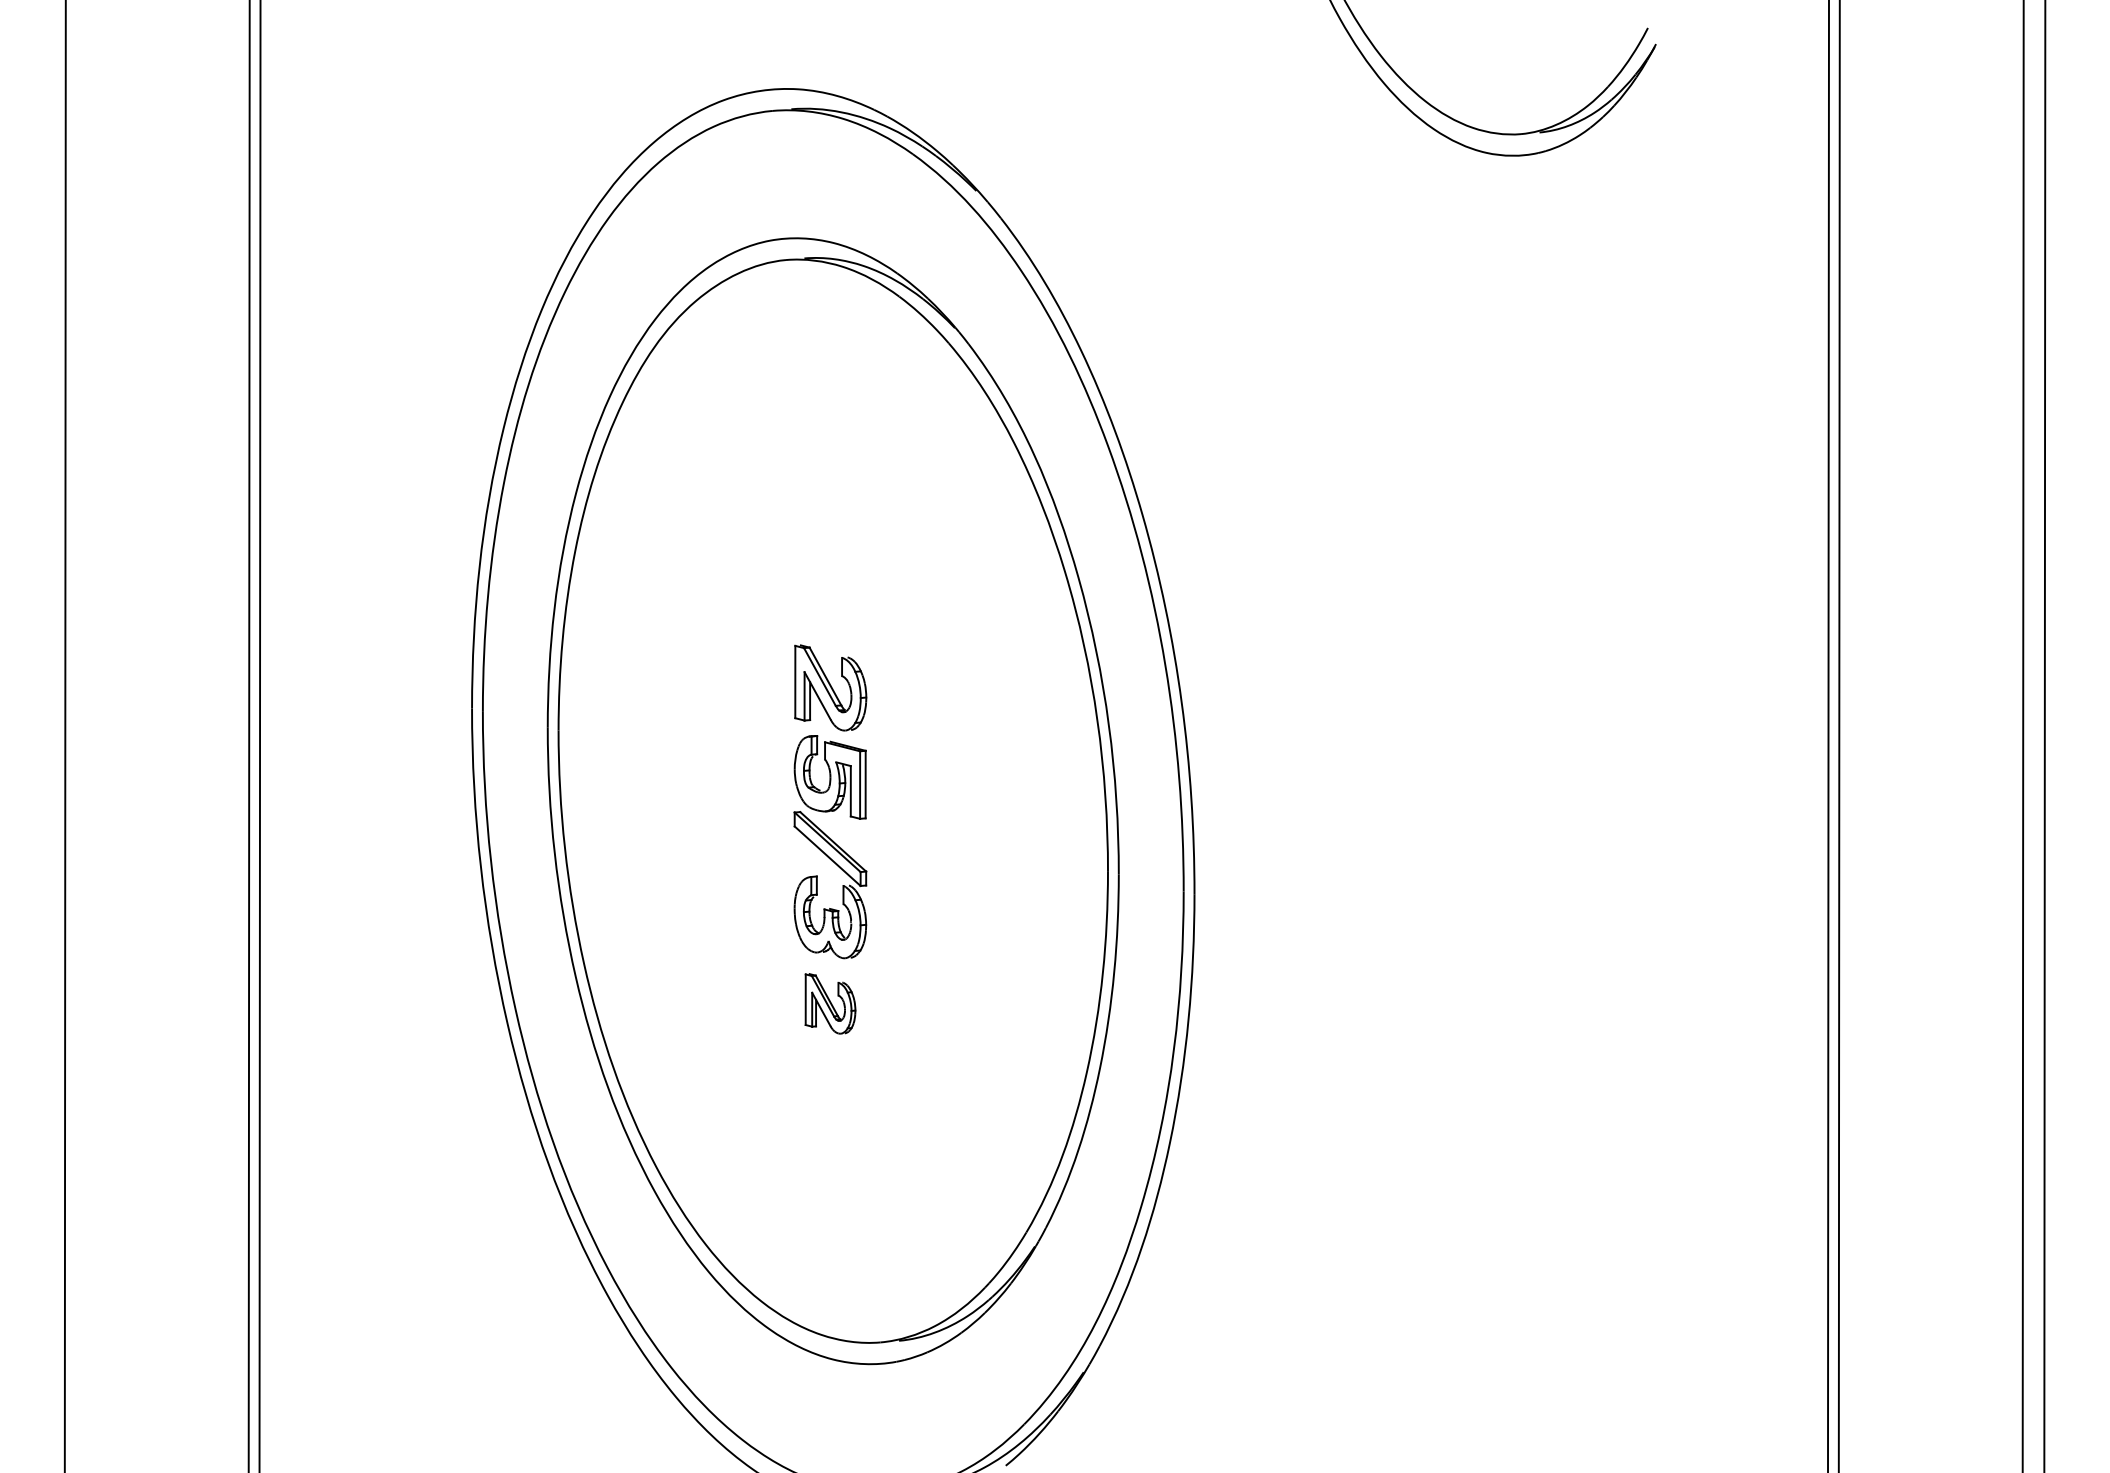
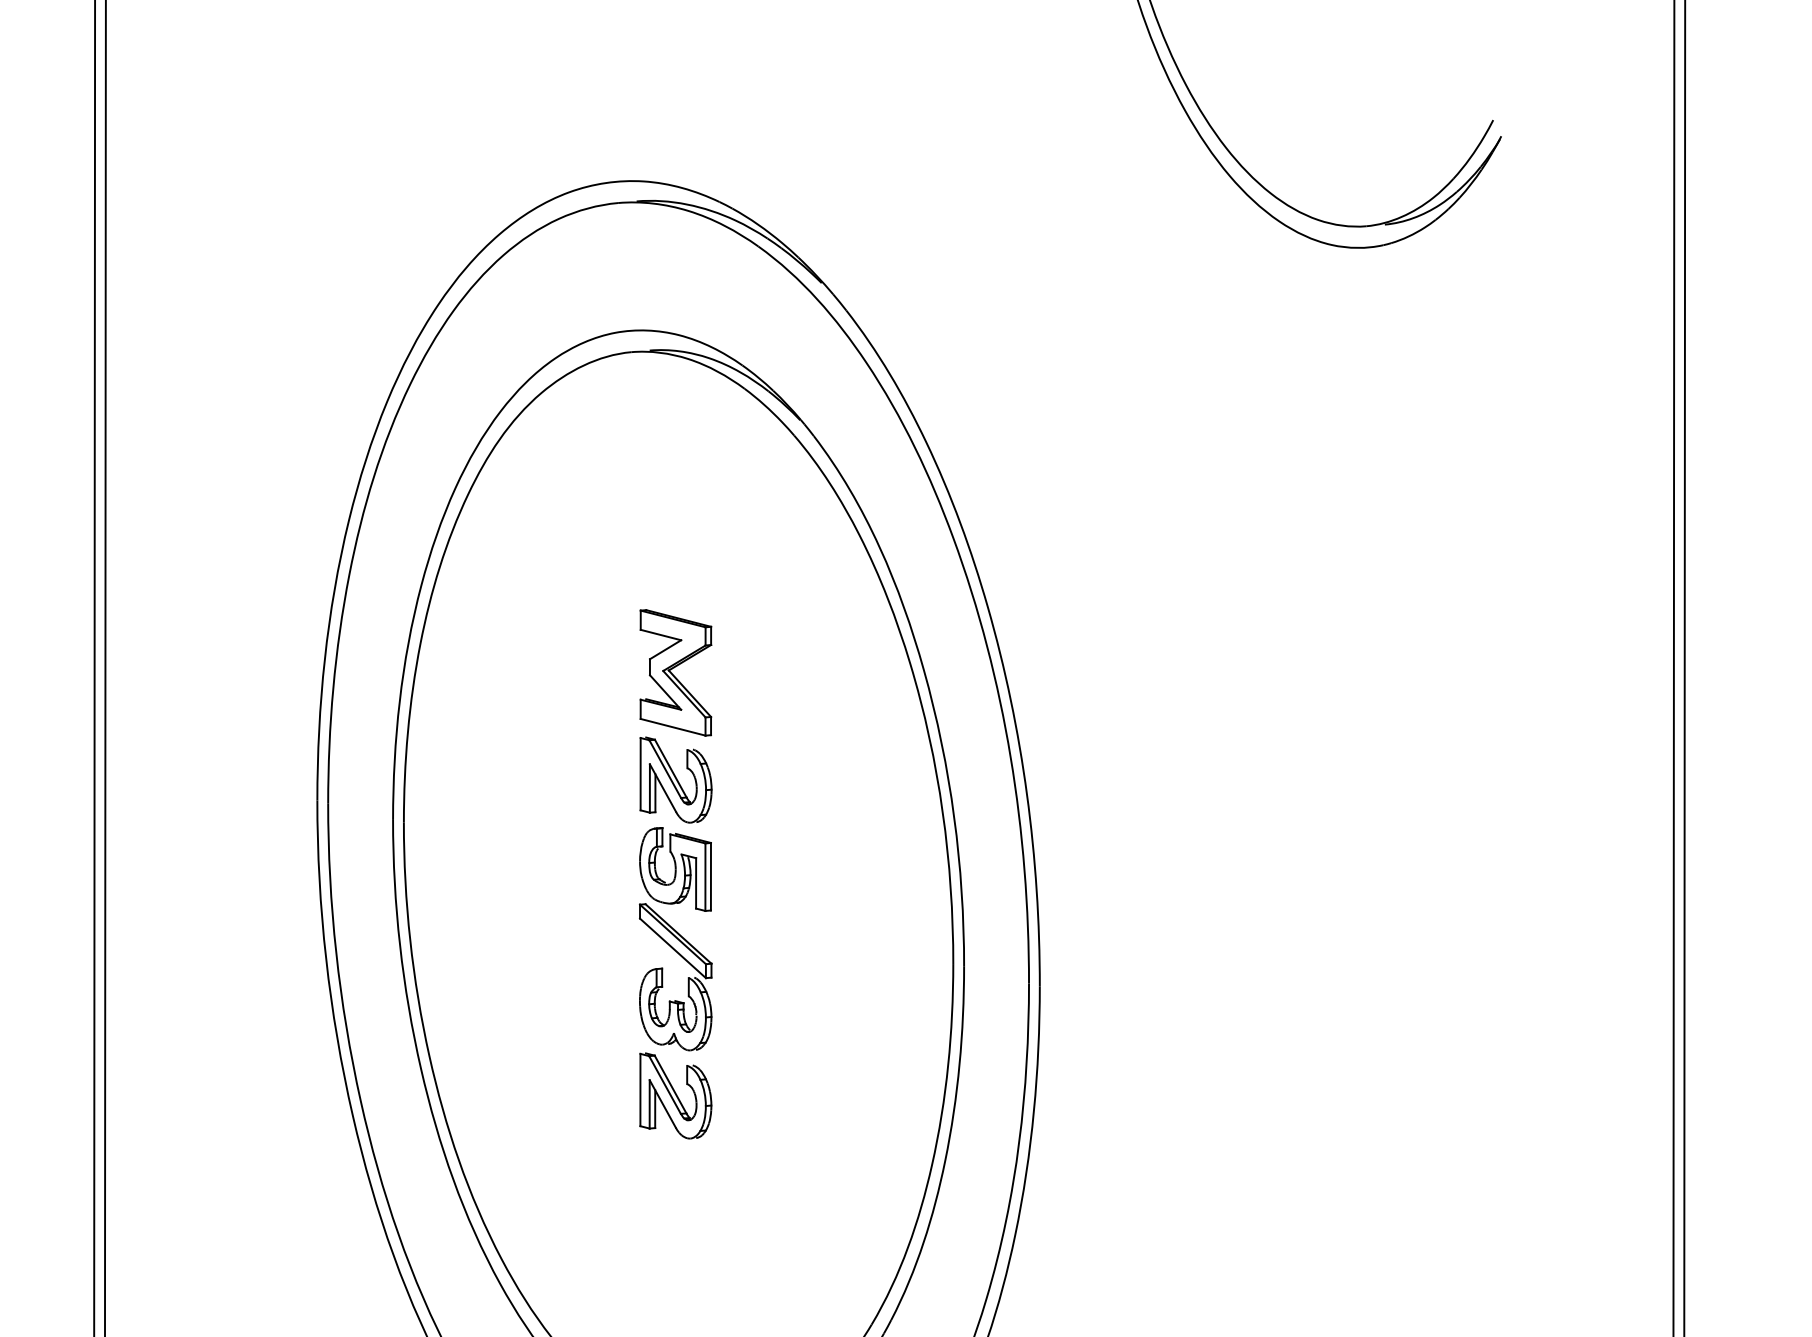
part: (830, 580) -> (675, 672), added
part: (830, 1003) -> (675, 1095), size x1.43

